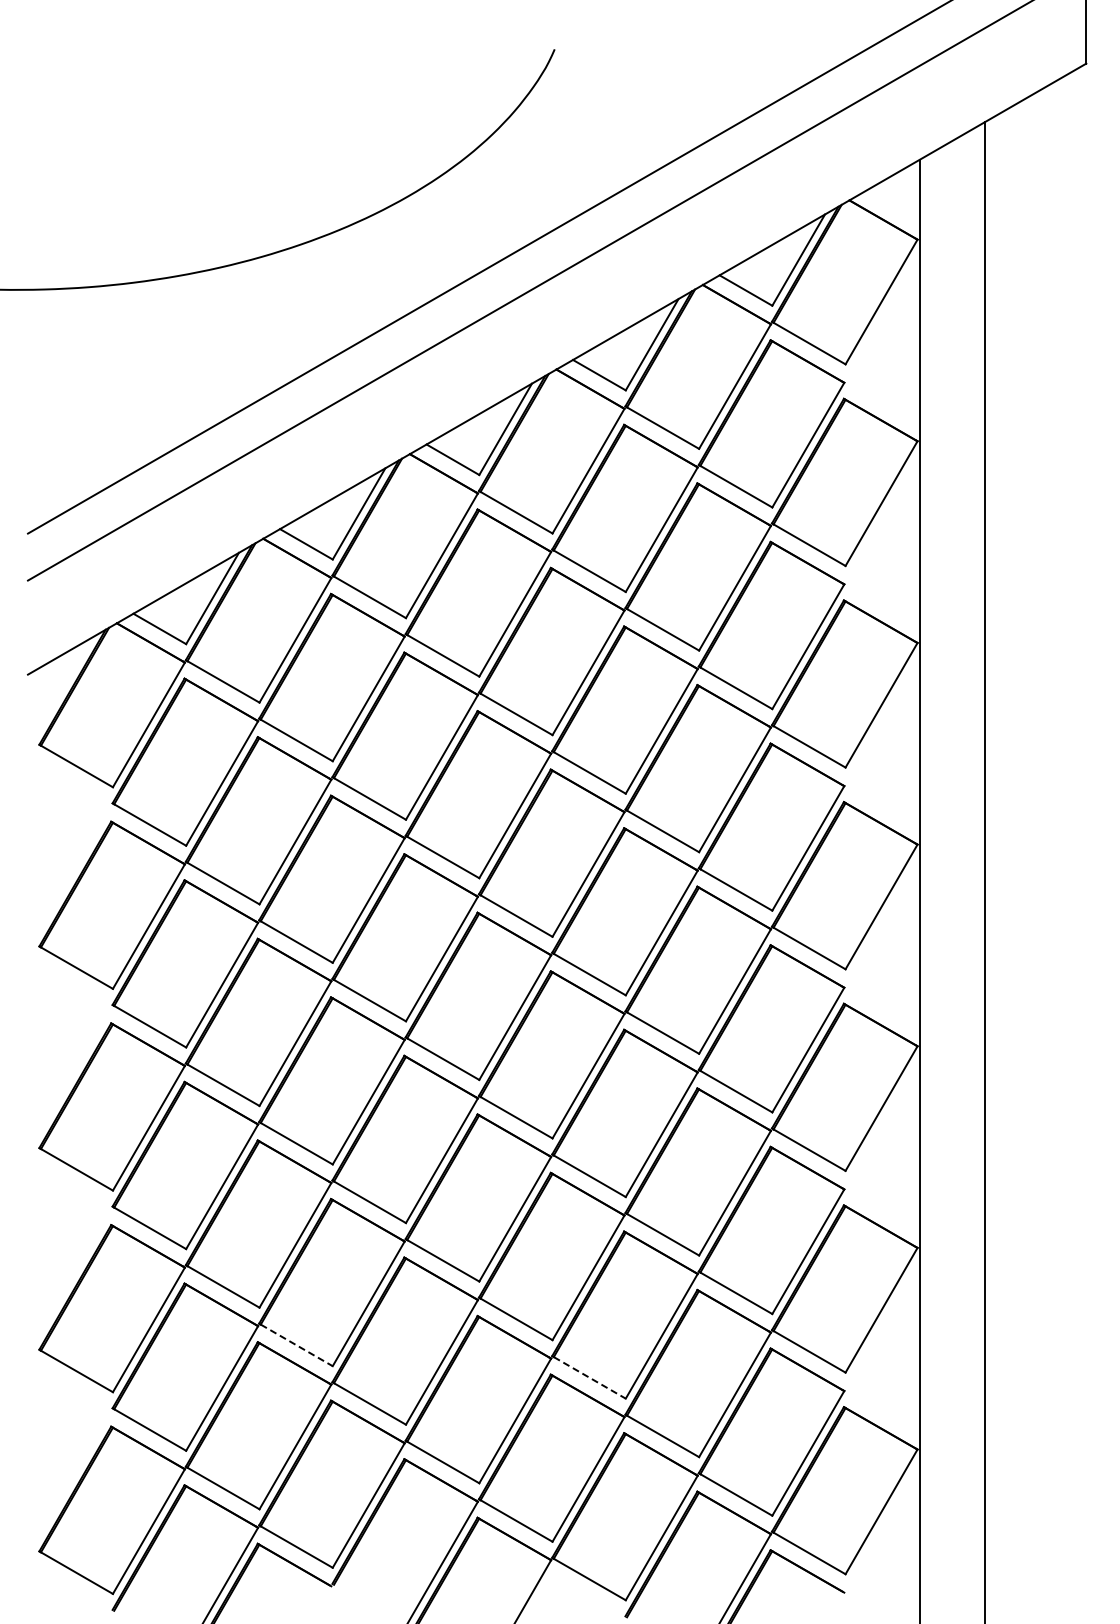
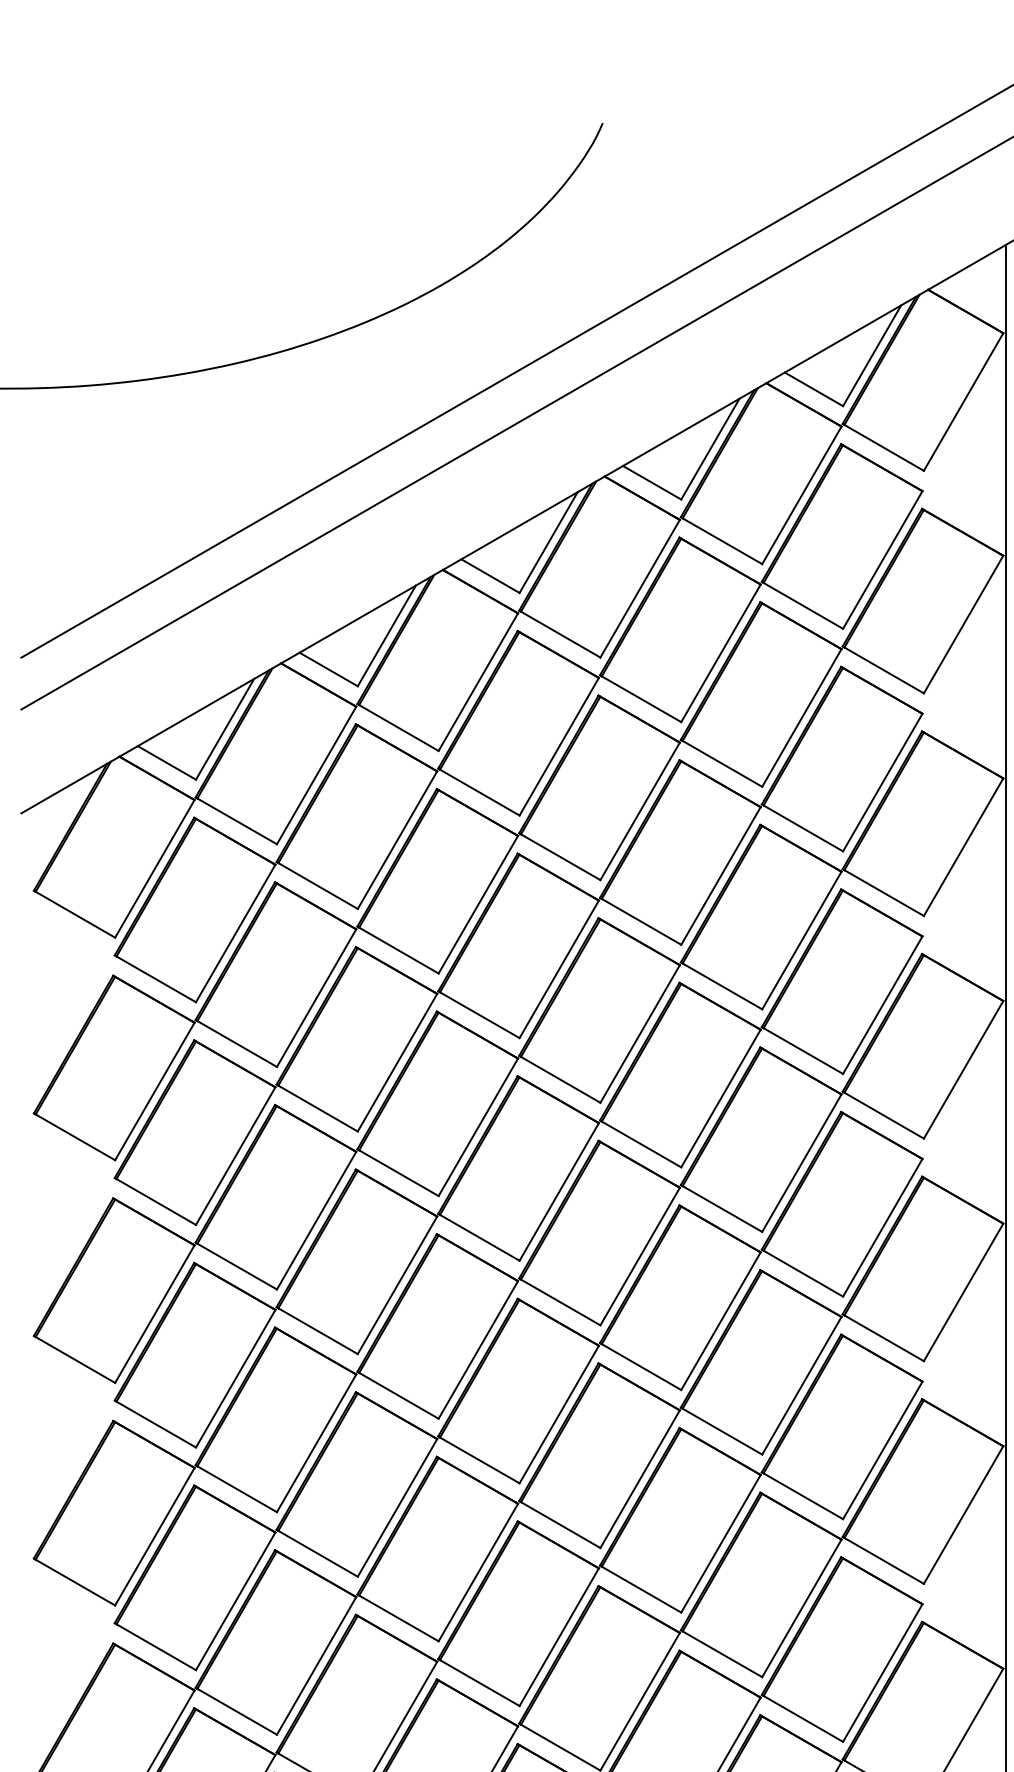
line: (296, 1345) -> (317, 1553), dashed -> solid
line: (589, 1377) -> (641, 1589), dashed -> solid

